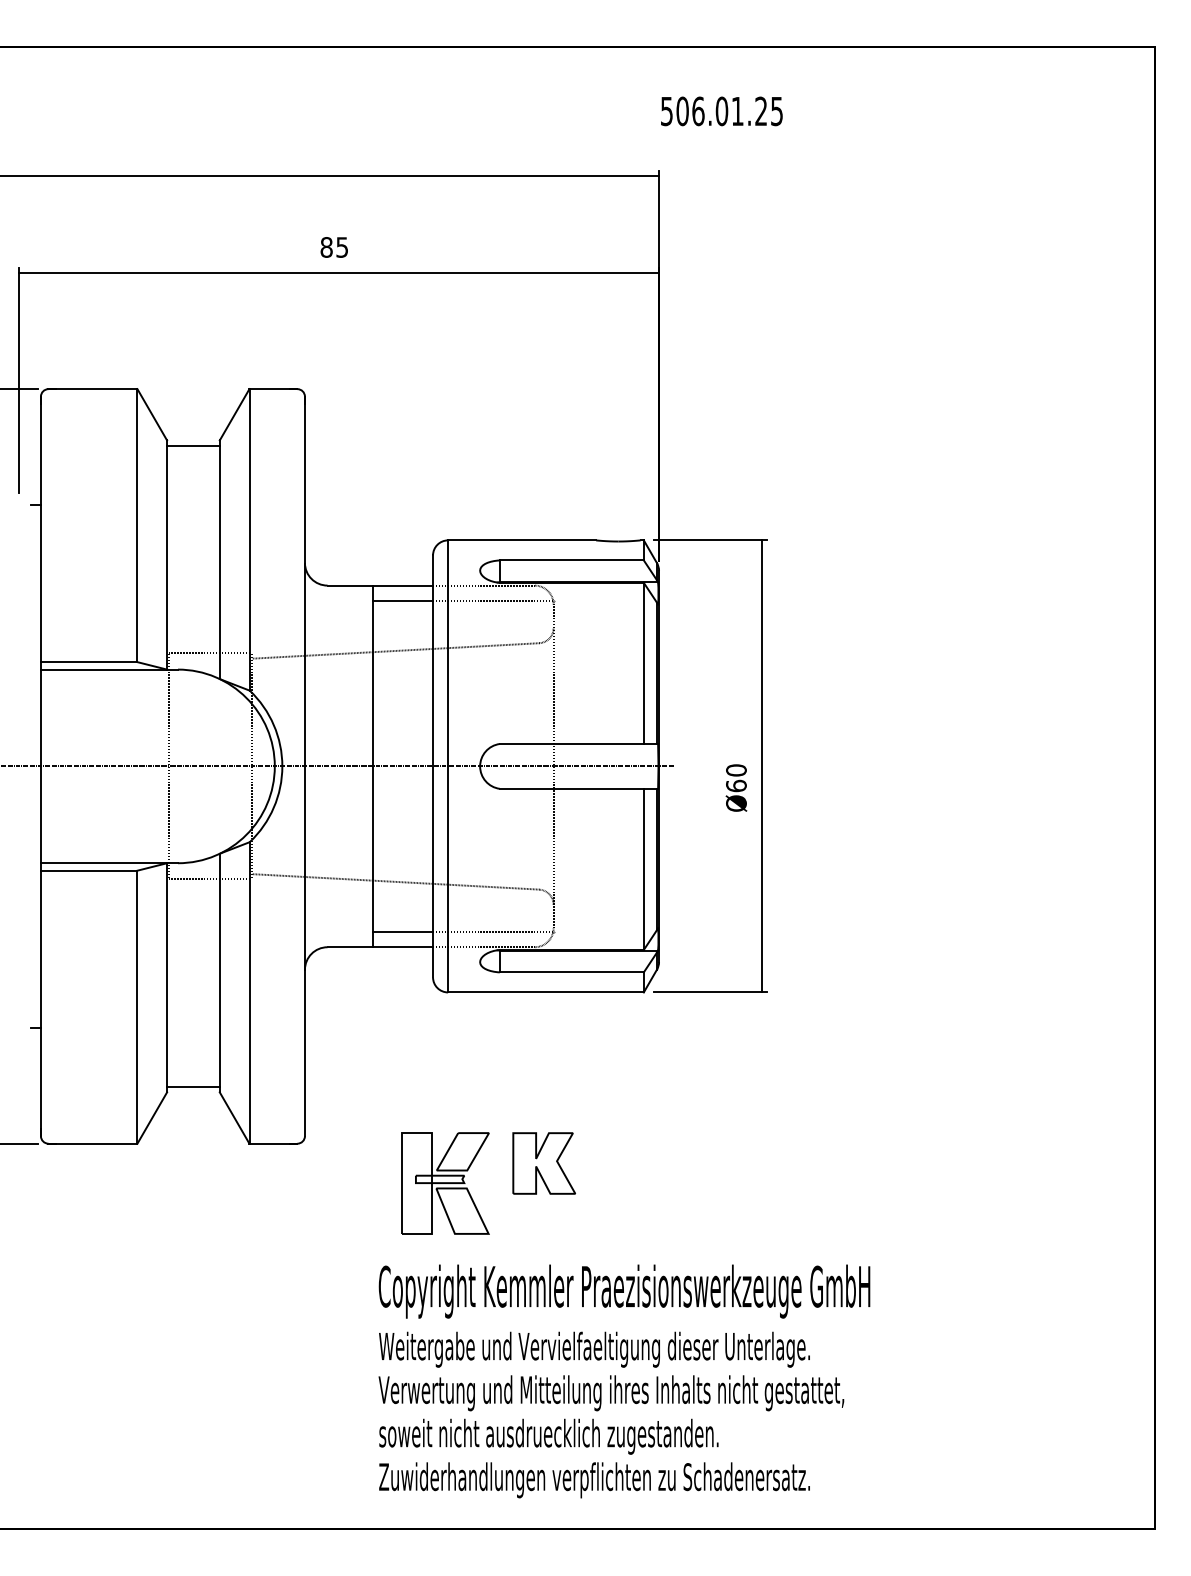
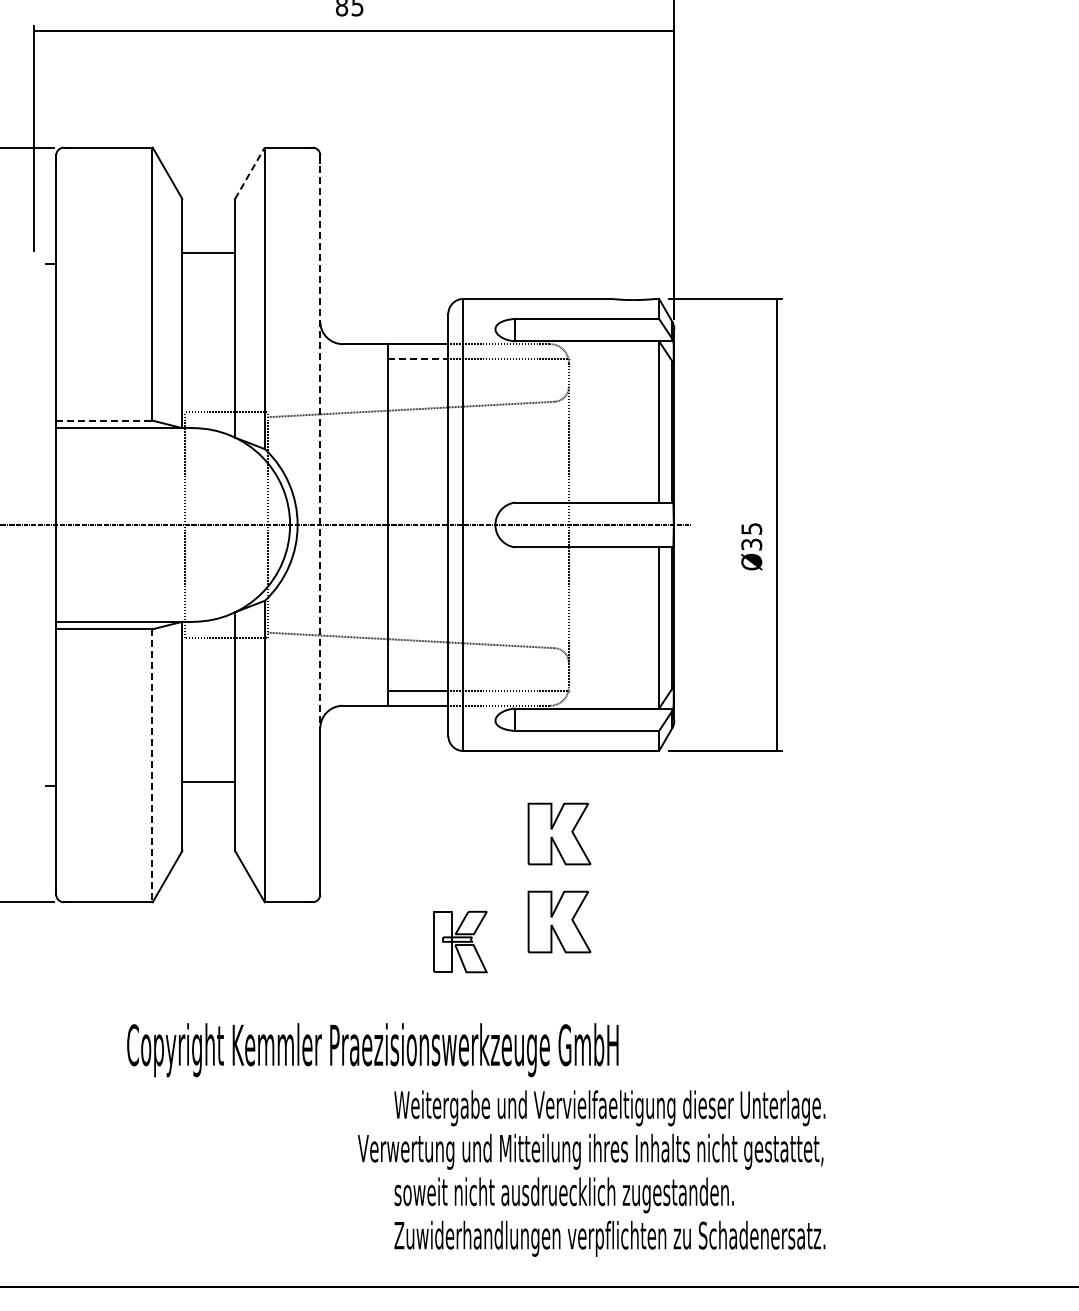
line: (234, 414) -> (249, 173), solid -> dashed
line: (193, 446) -> (208, 253), moved
line: (403, 600) -> (418, 359), solid -> dashed
line: (89, 662) -> (104, 421), solid -> dashed
line: (304, 683) -> (319, 442), solid -> dashed
text: (736, 778) -> (751, 537), Ø60 -> Ø35
line: (137, 1007) -> (152, 766), solid -> dashed
part: (543, 1075) -> (558, 834), added
line: (193, 1086) -> (208, 782), moved
part: (445, 1183) -> (460, 942), size x0.6
text: (624, 1291) -> (372, 1050), moved
text: (611, 1393) -> (590, 1152), moved

